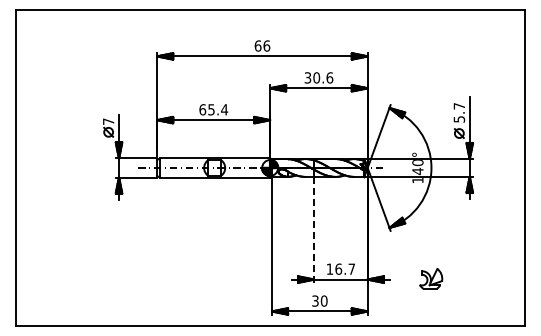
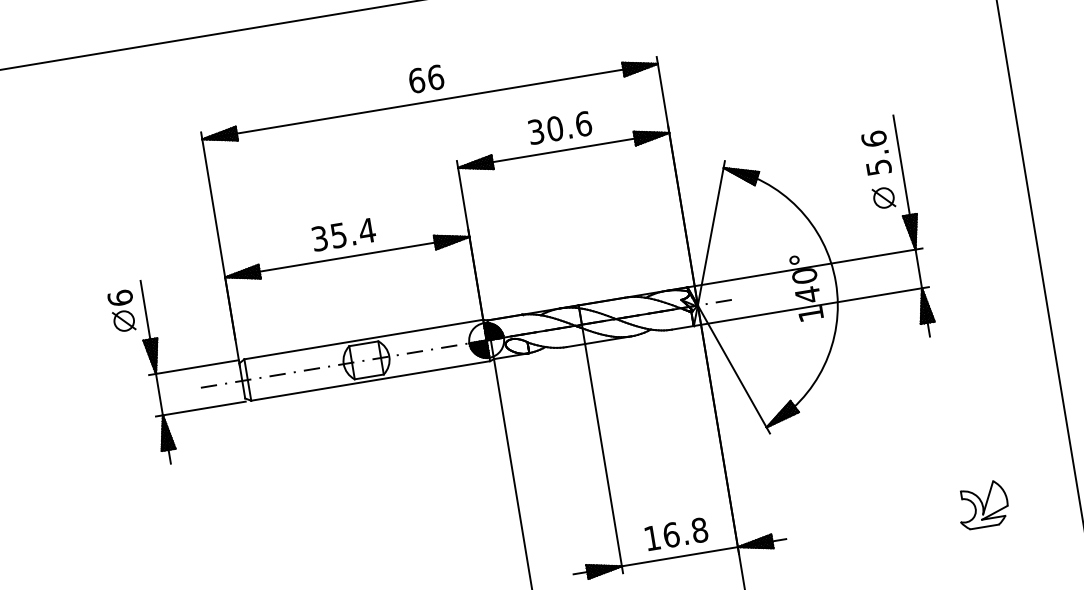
text: (459, 105) -> (874, 137), 5.7 -> 5.6
text: (202, 109) -> (319, 238), 65.4 -> 35.4
text: (108, 121) -> (120, 297), 7 -> 6
line: (314, 229) -> (604, 457), dashed -> solid
text: (351, 268) -> (698, 528), 16.7 -> 16.8
part: (431, 278) -> (983, 503), moved

